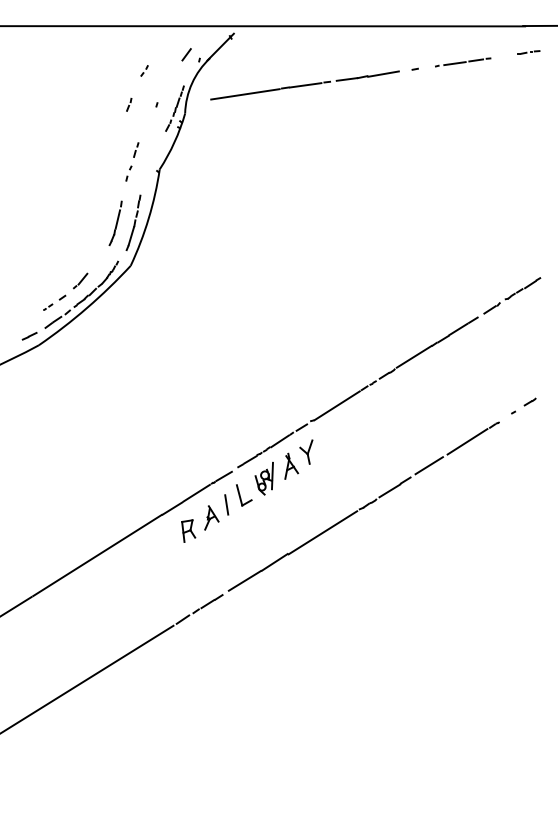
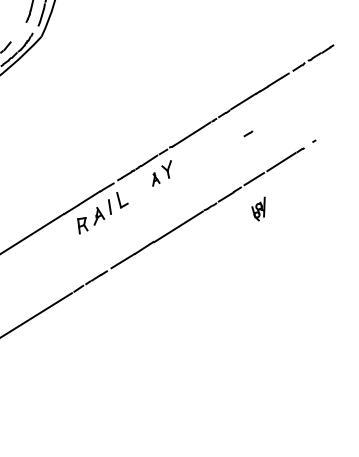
line: (529, 401) -> (248, 133), moved
part: (291, 465) -> (156, 178), size x0.7
part: (263, 478) -> (258, 208), moved

